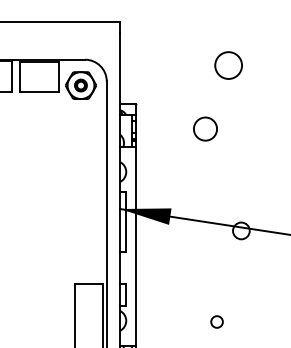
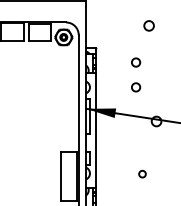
circle: (227, 64) -> (148, 25), size x0.62
circle: (206, 128) -> (136, 62), size x0.62
circle: (206, 172) -> (136, 87), added

